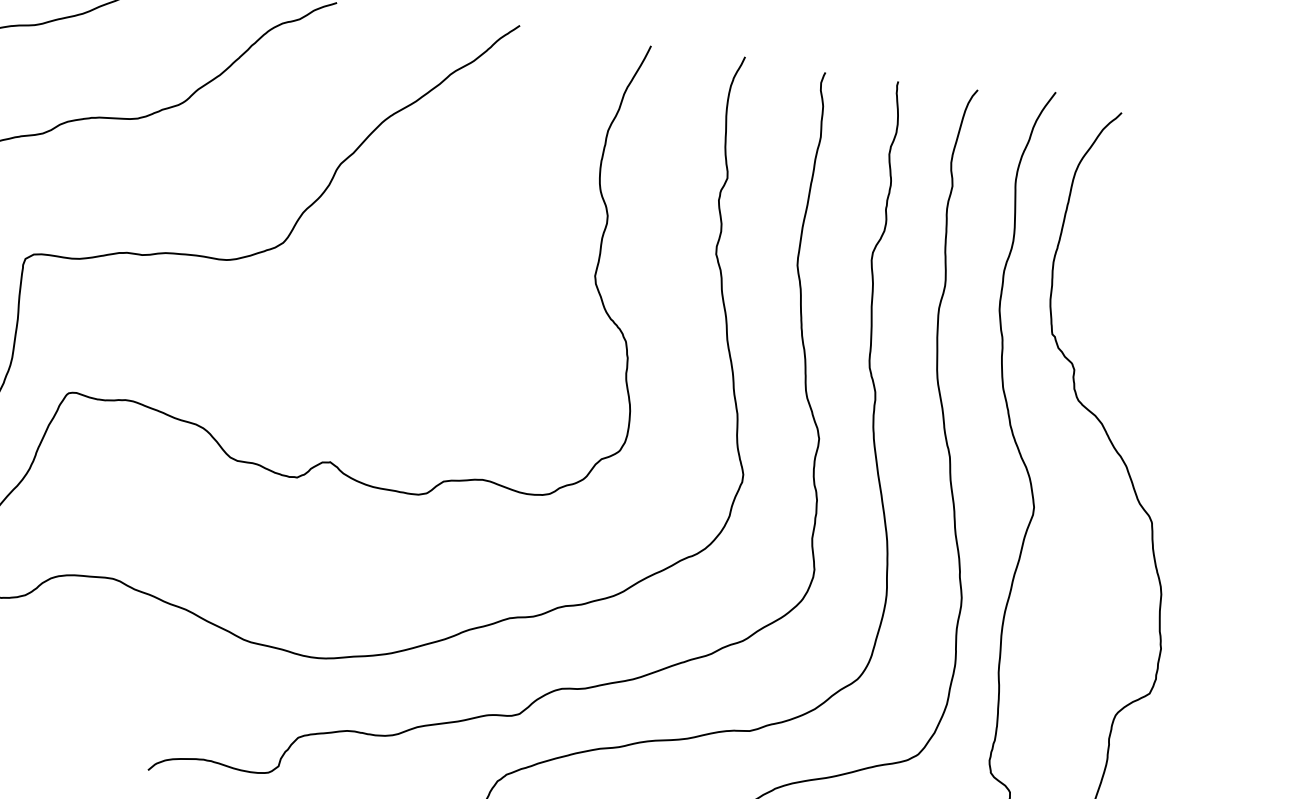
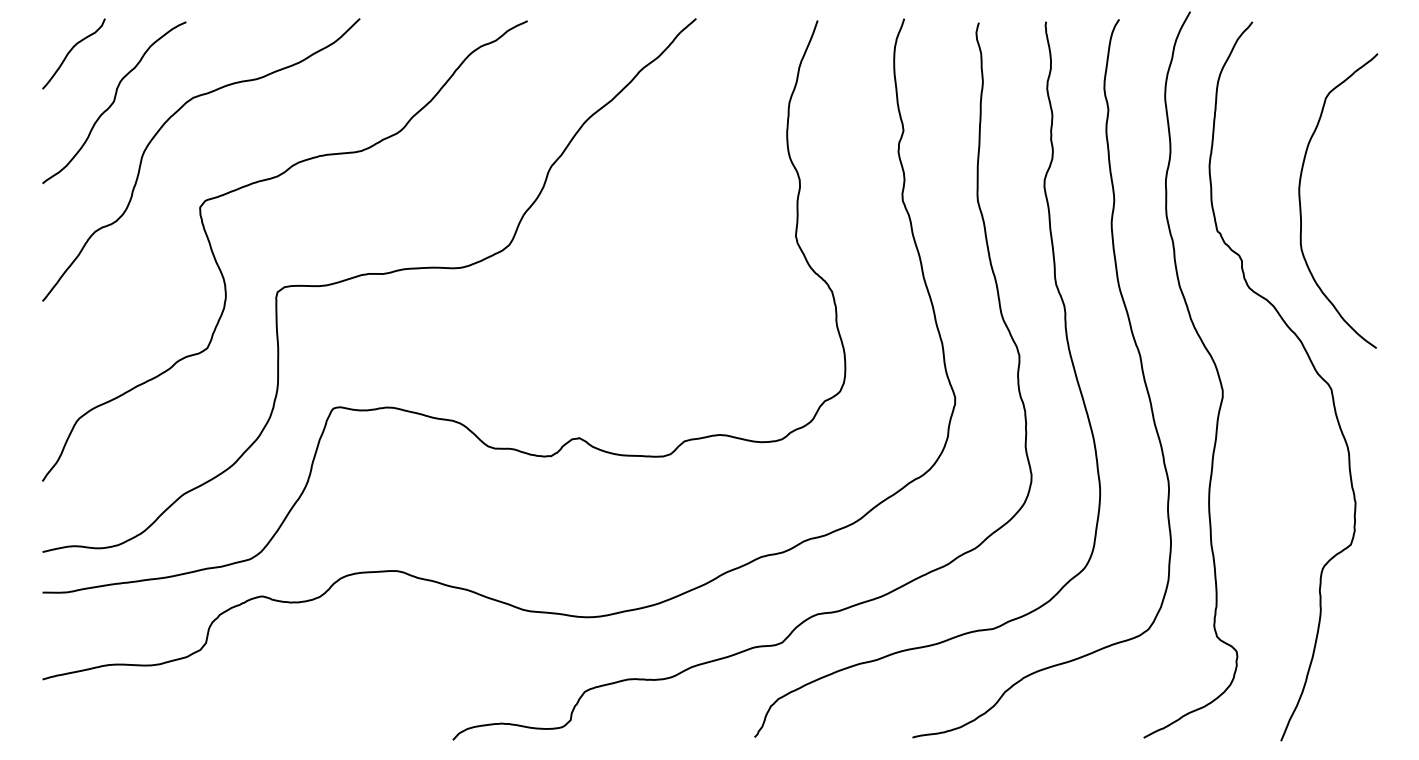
curve: (1147, 318) -> (1301, 205), added

